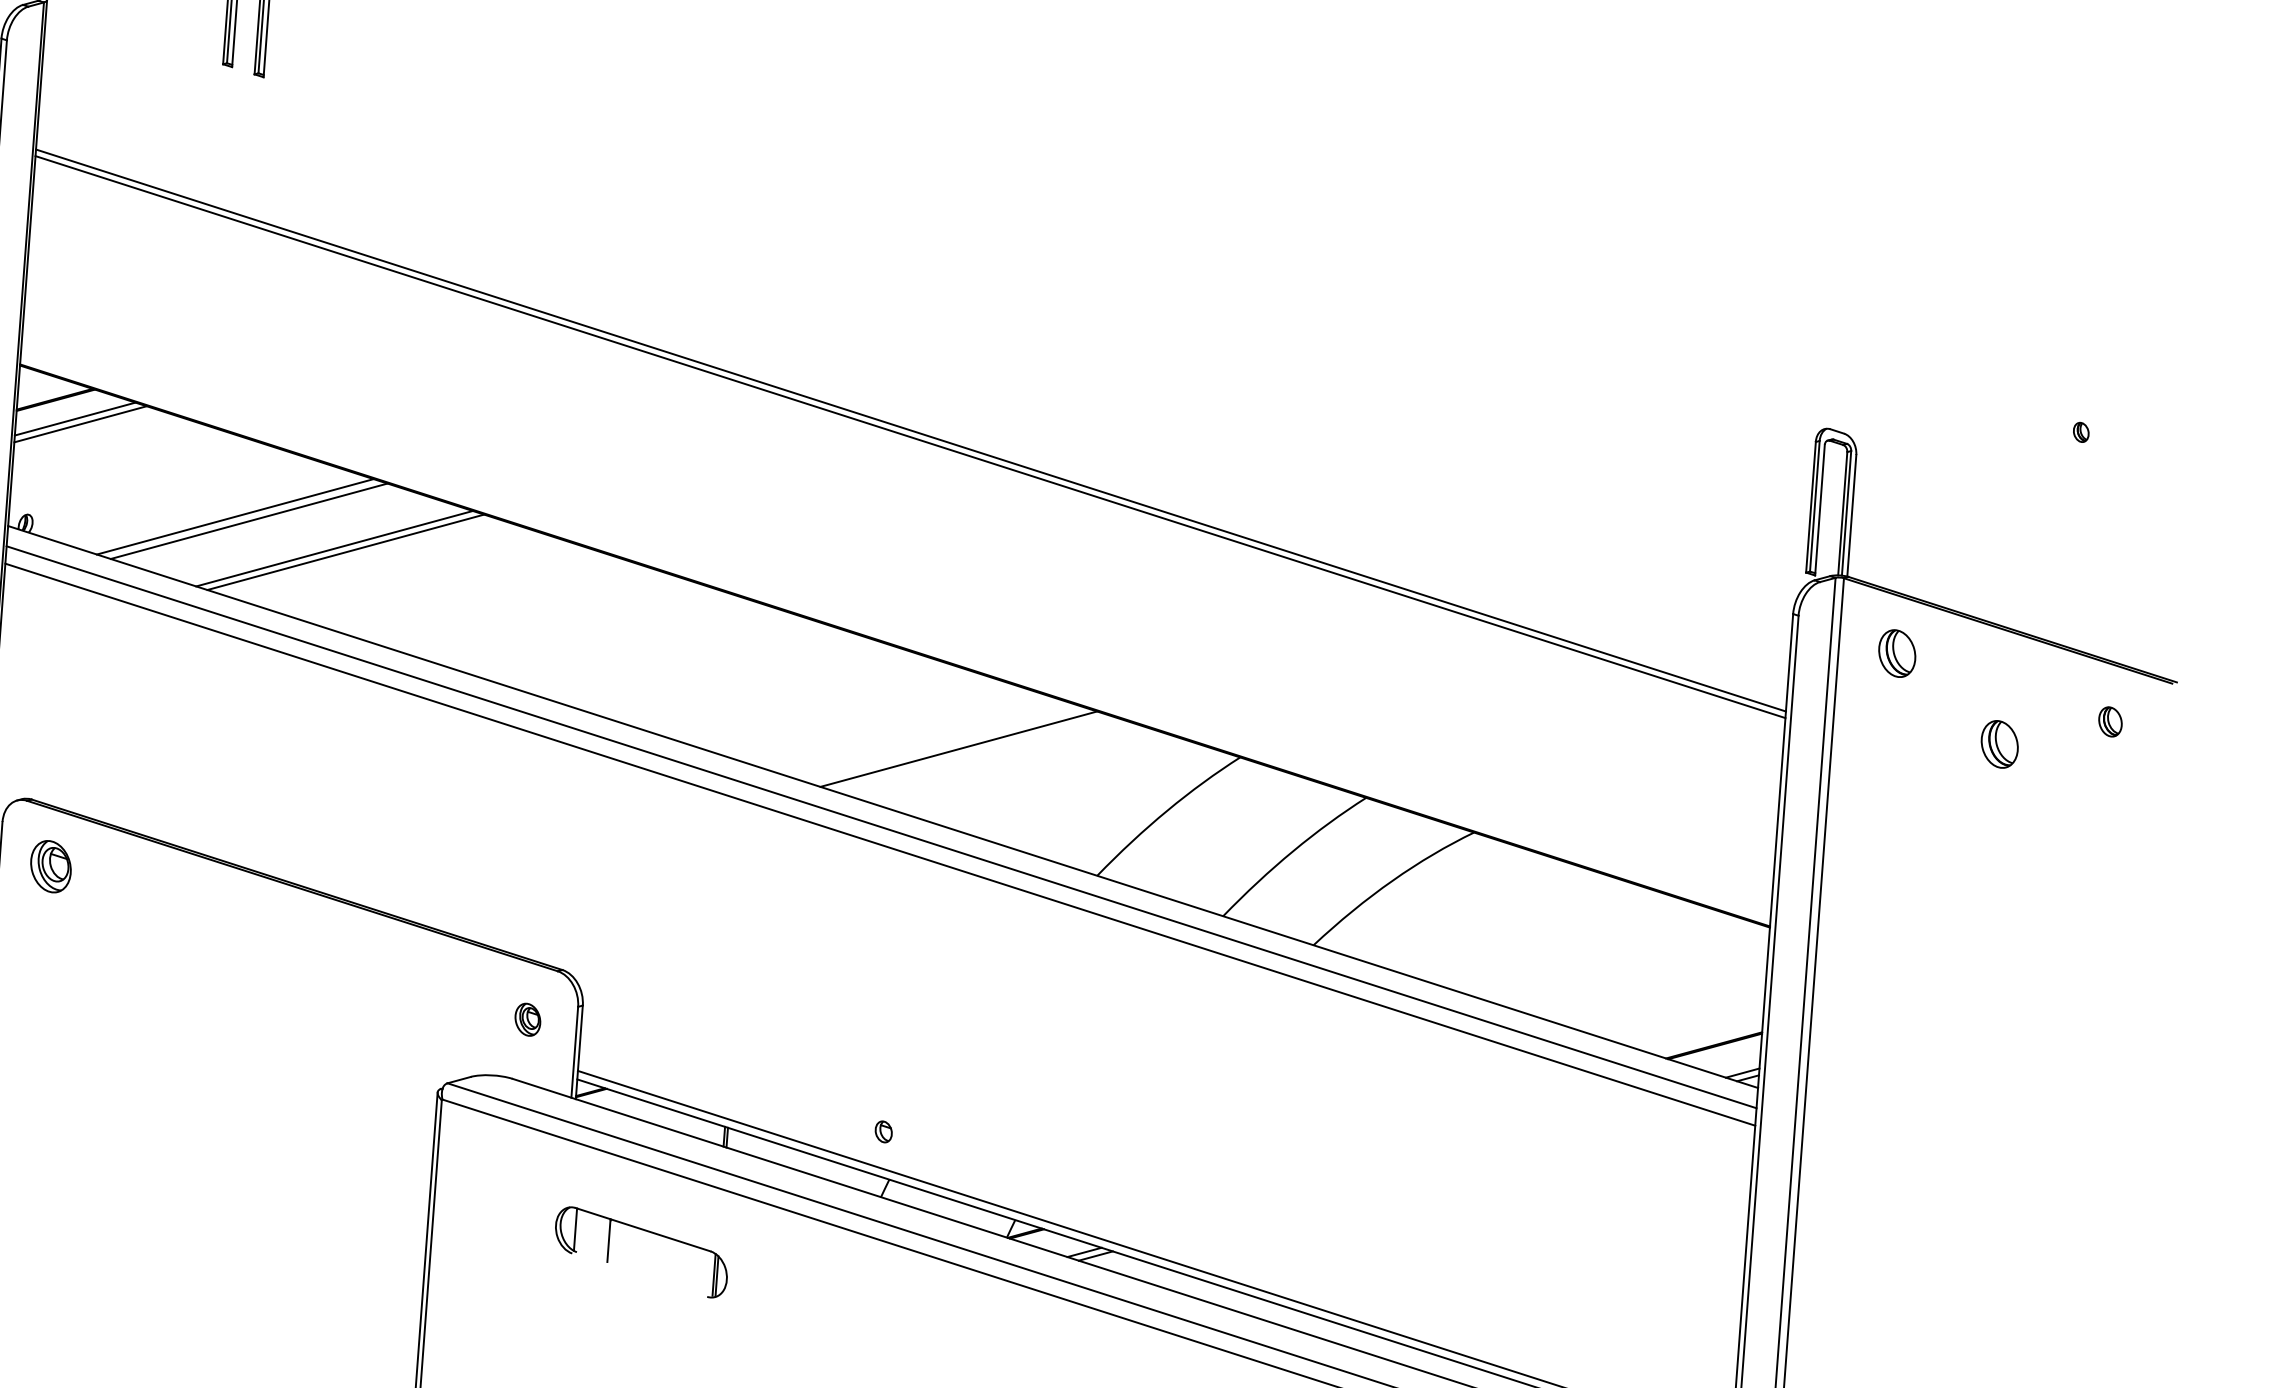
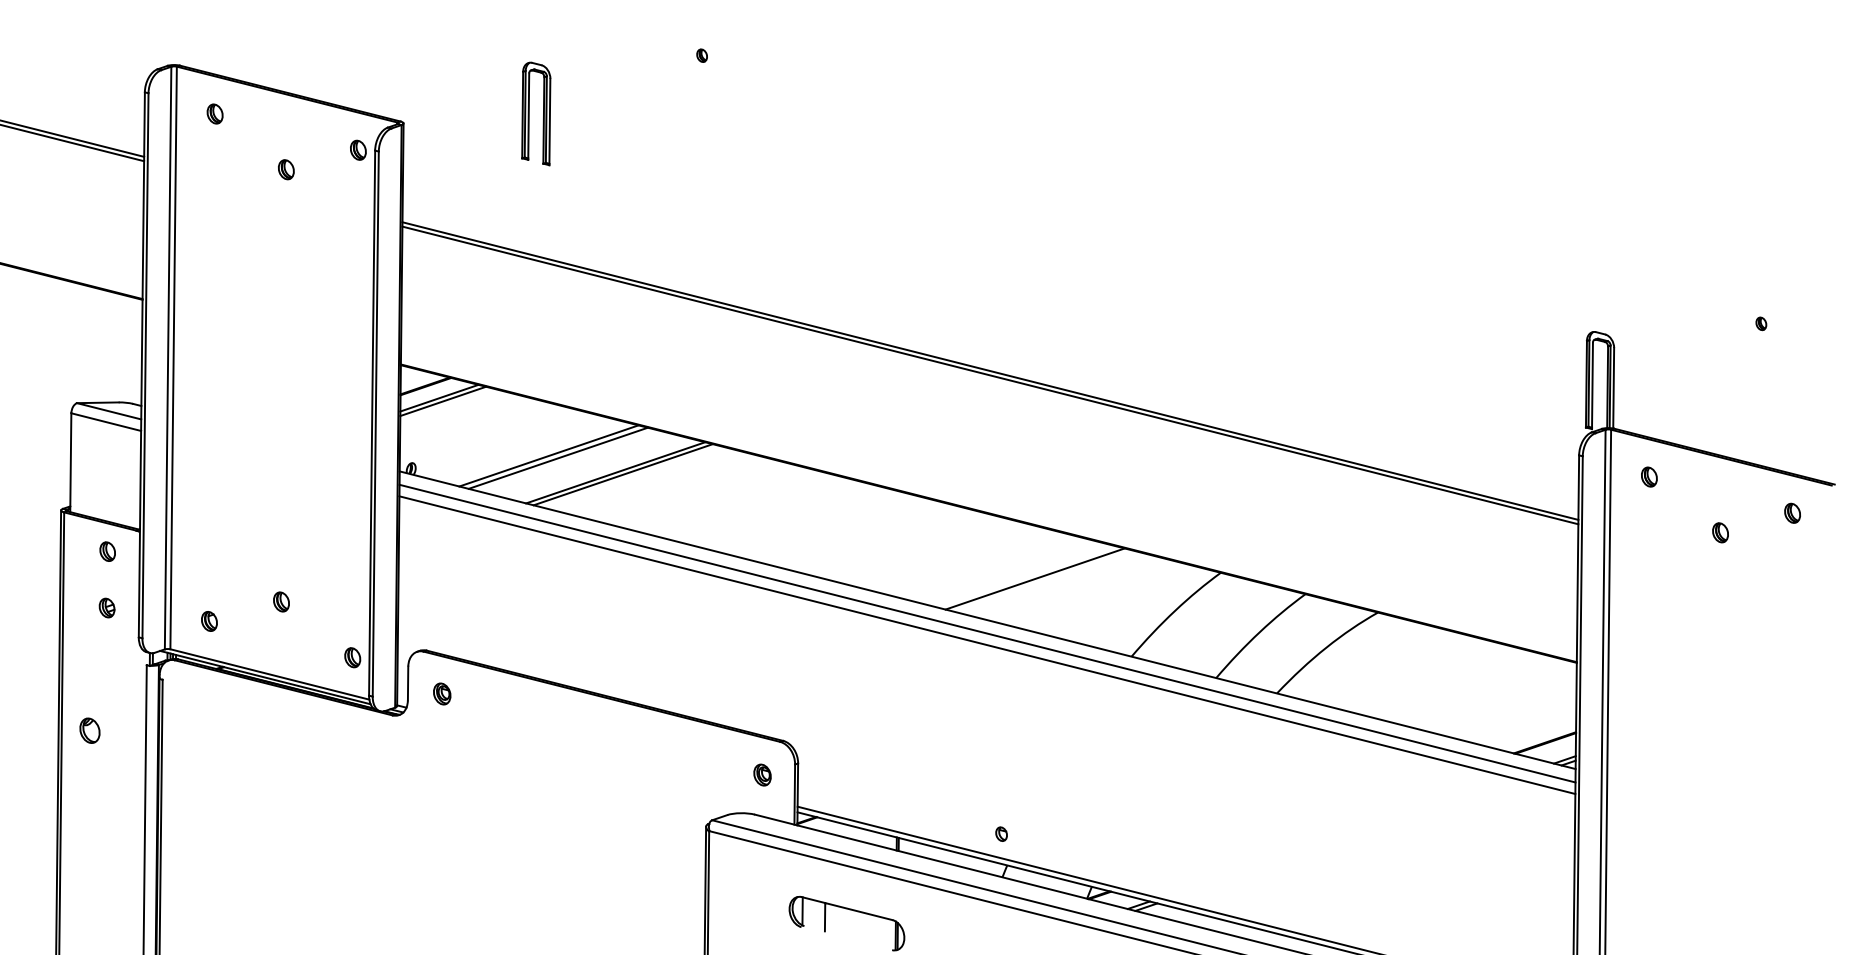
part: (1897, 652) -> (1649, 476), size x0.62
part: (1999, 744) -> (1720, 532), size x0.62
part: (51, 865) -> (442, 693), size x0.62

